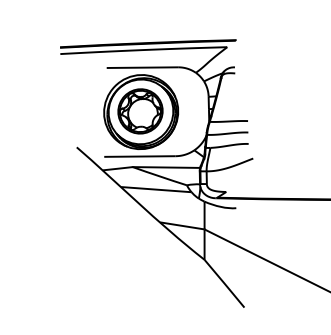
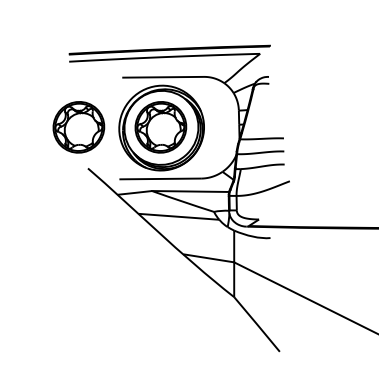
part: (68, 111) -> (78, 127), added

